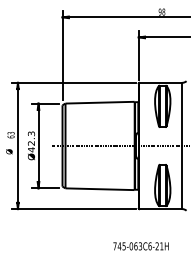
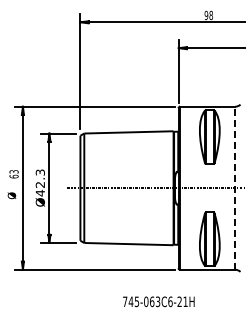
line: (182, 146) -> (235, 188), solid -> dashed
text: (140, 246) -> (158, 301), moved

